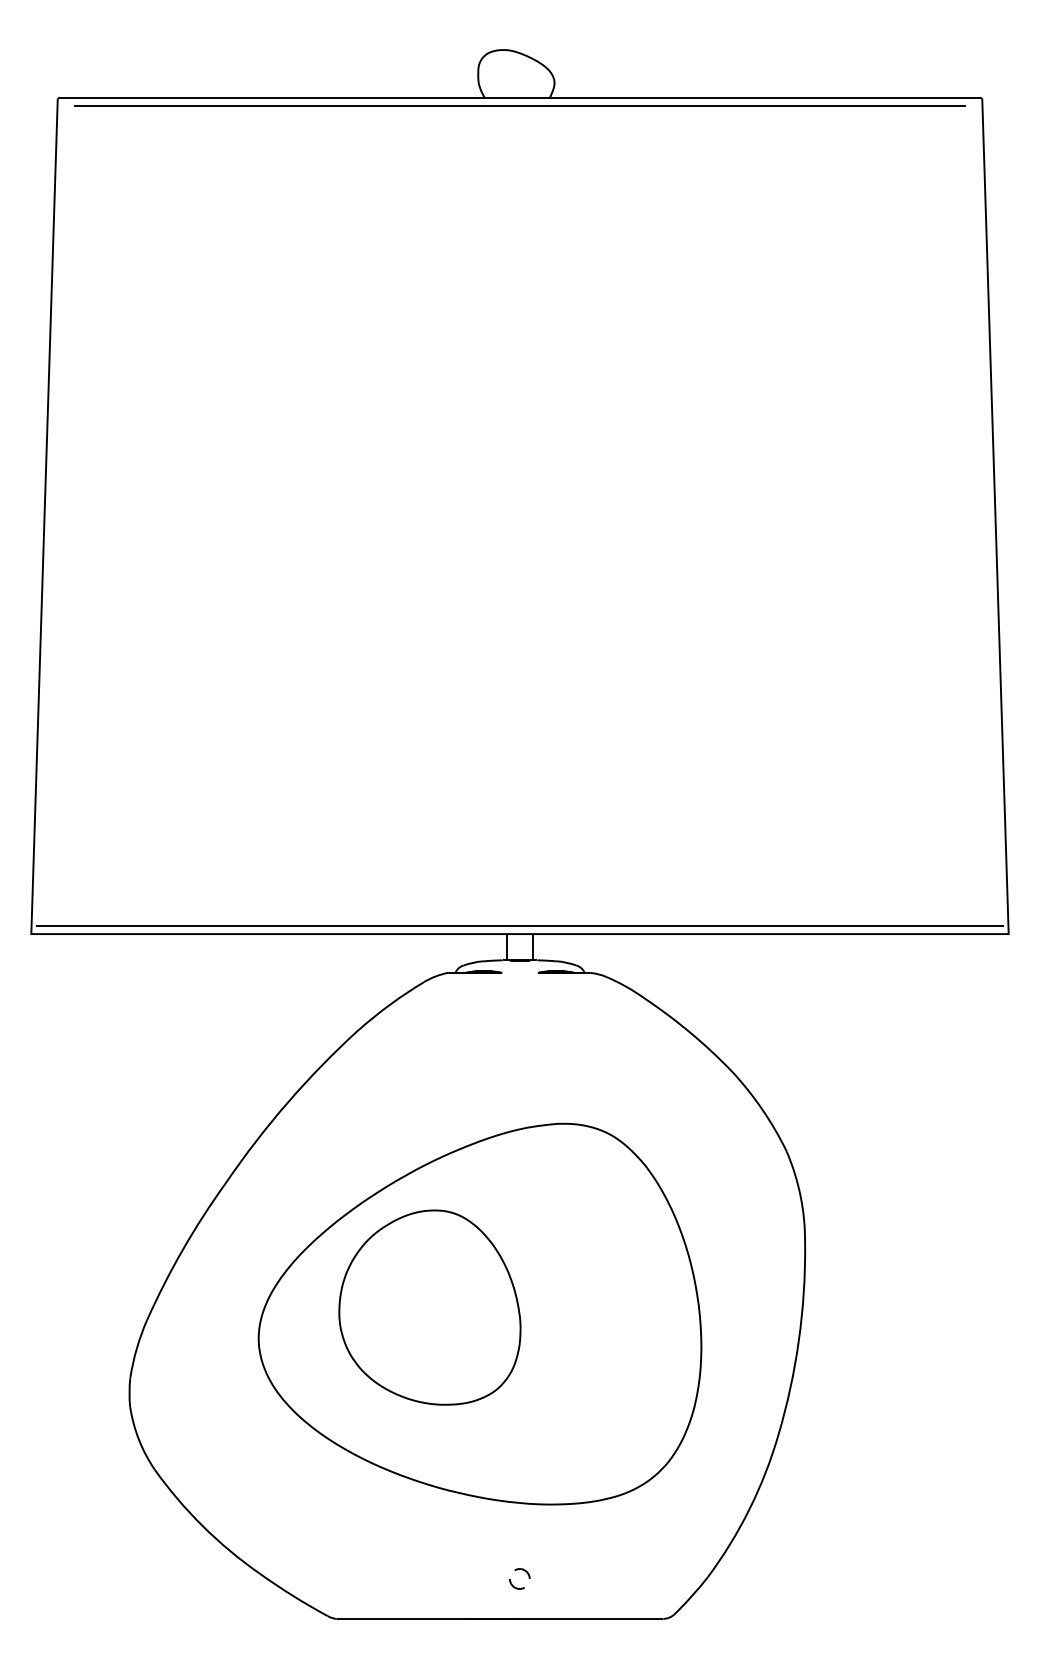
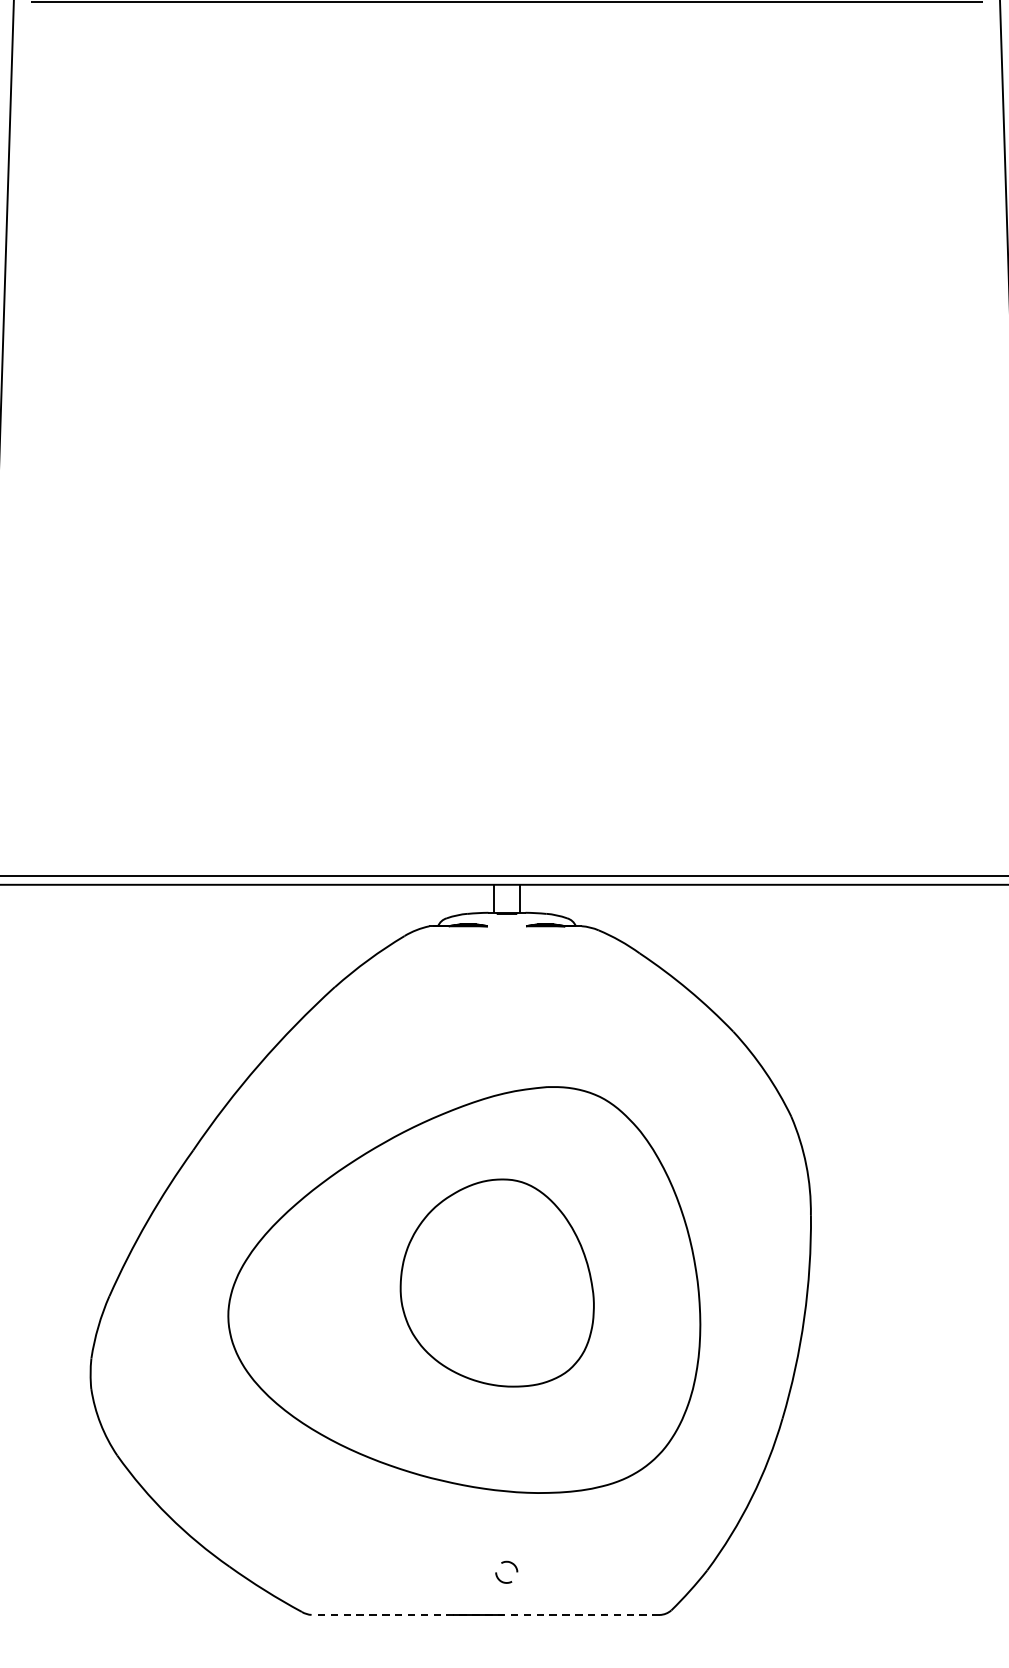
part: (429, 1307) -> (496, 1282), moved
line: (499, 1618) -> (485, 1614), solid -> dashed

